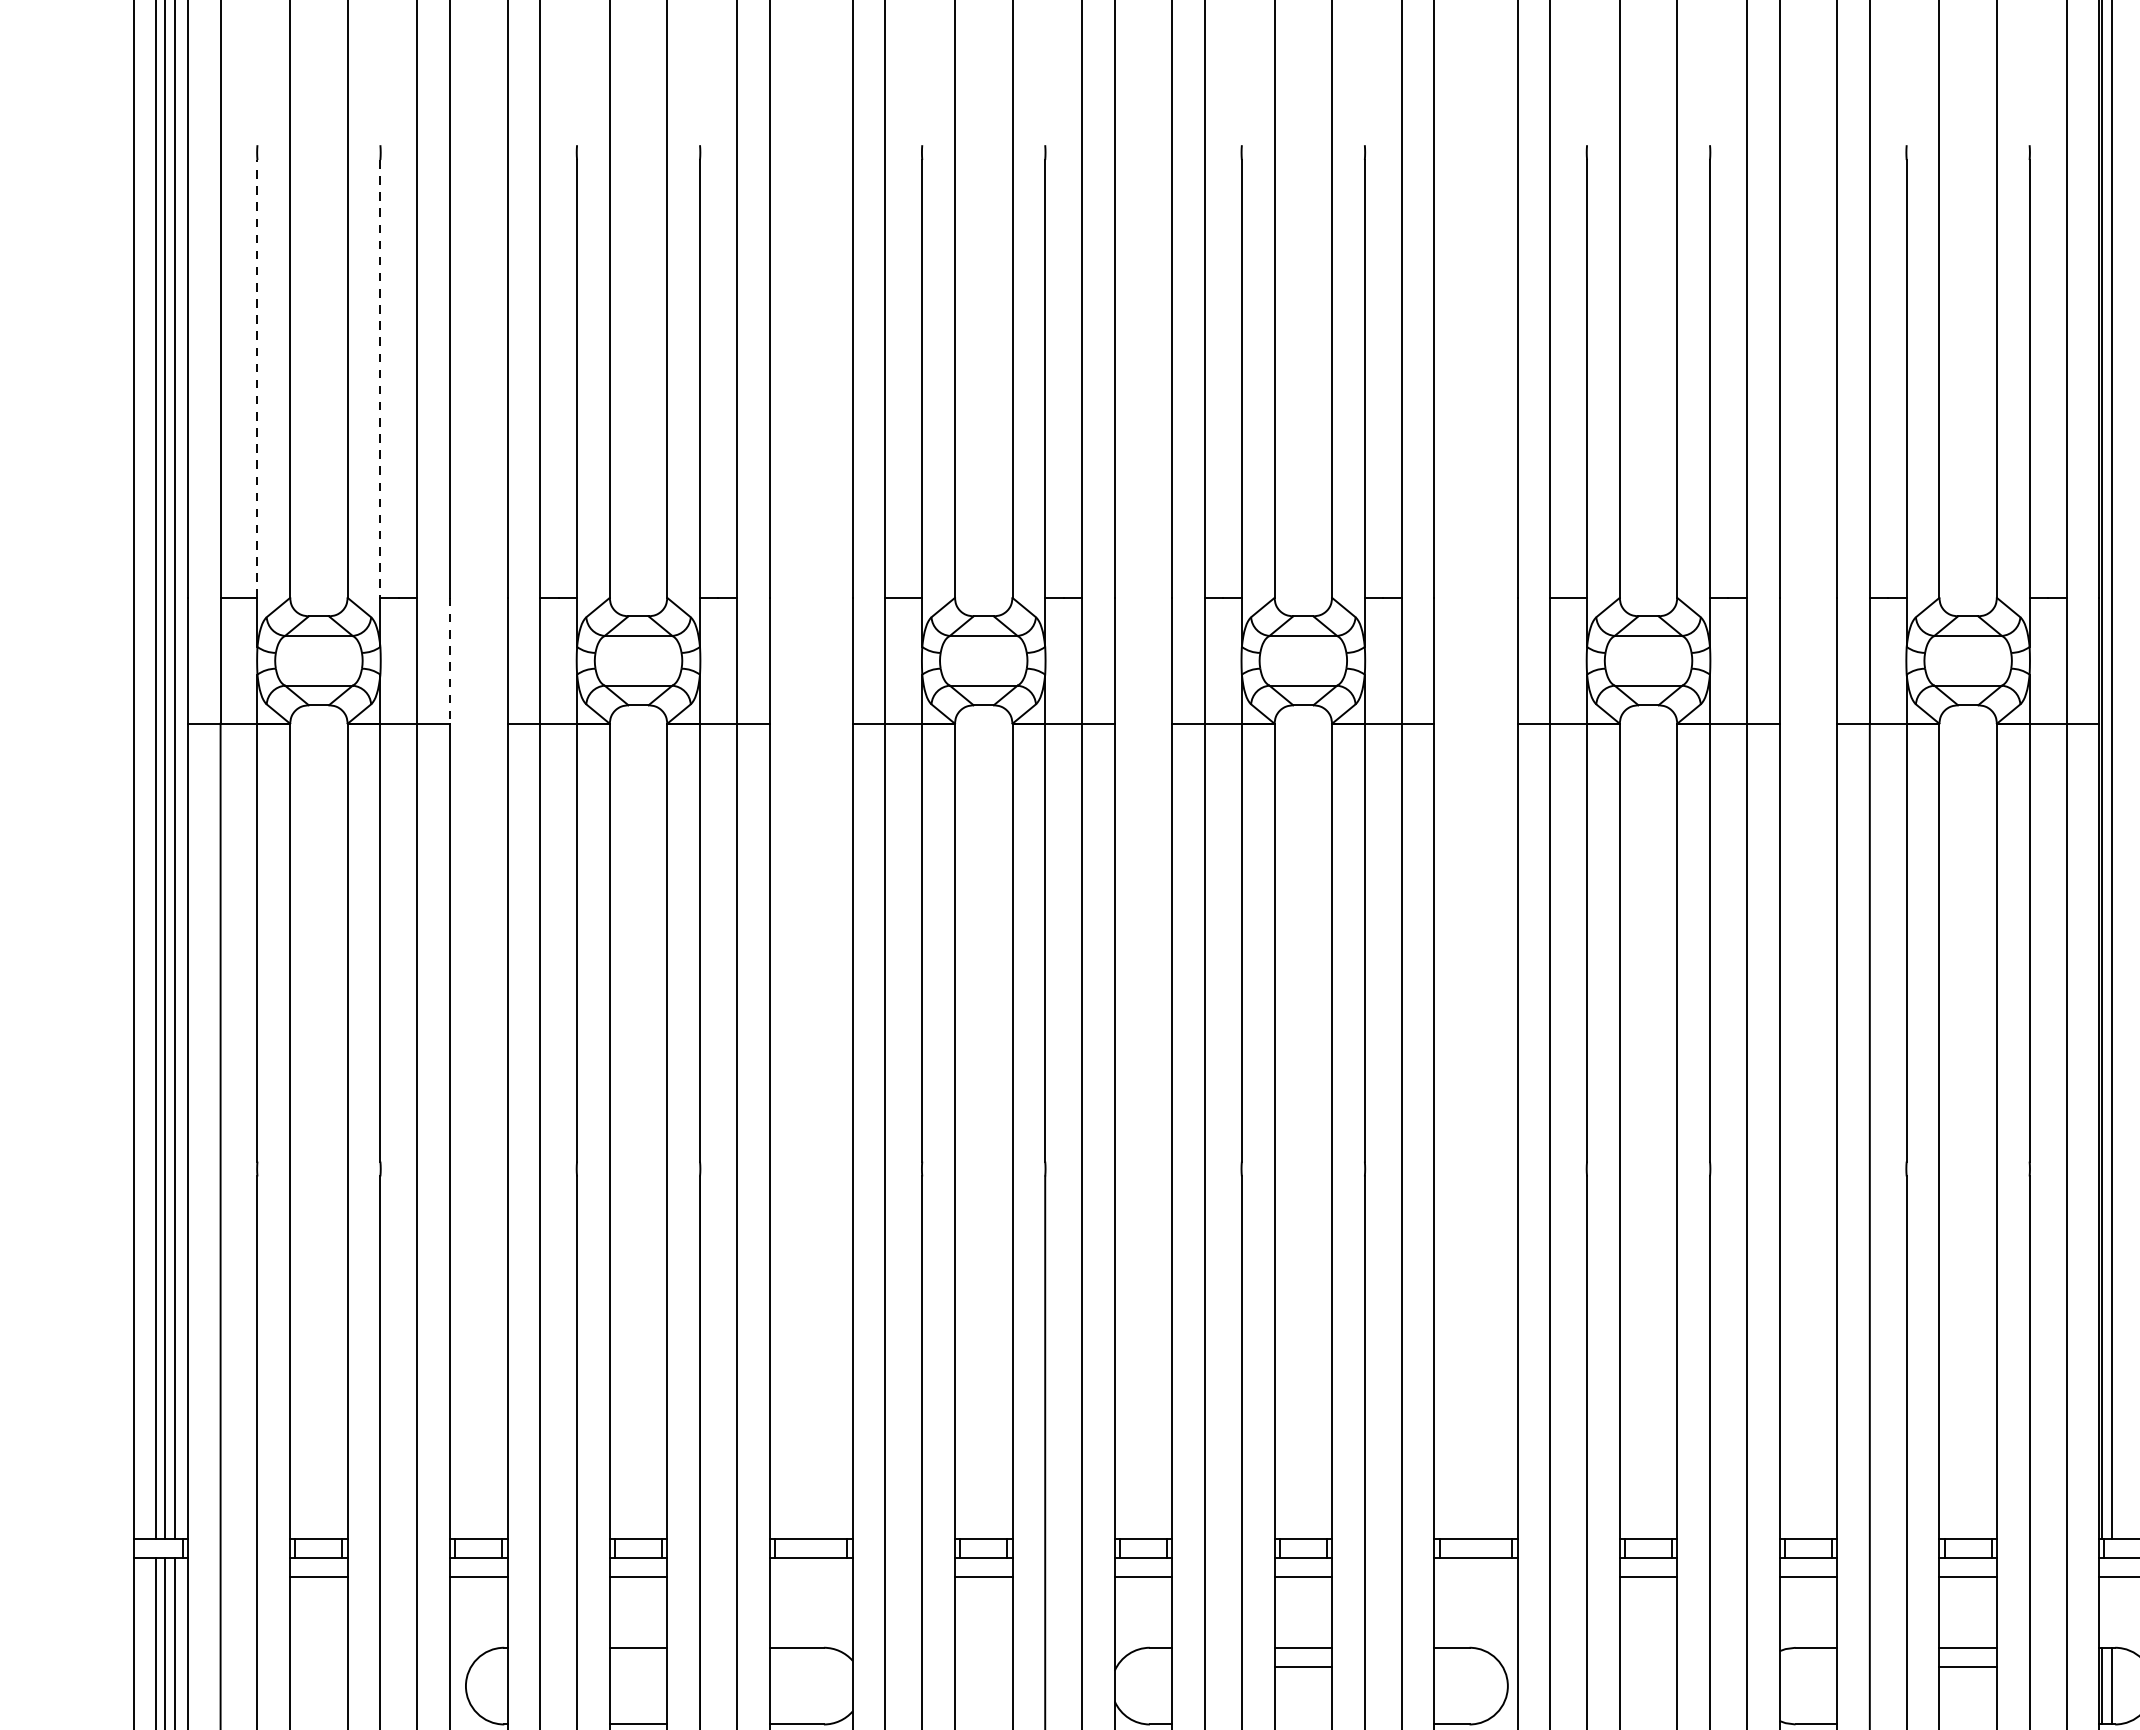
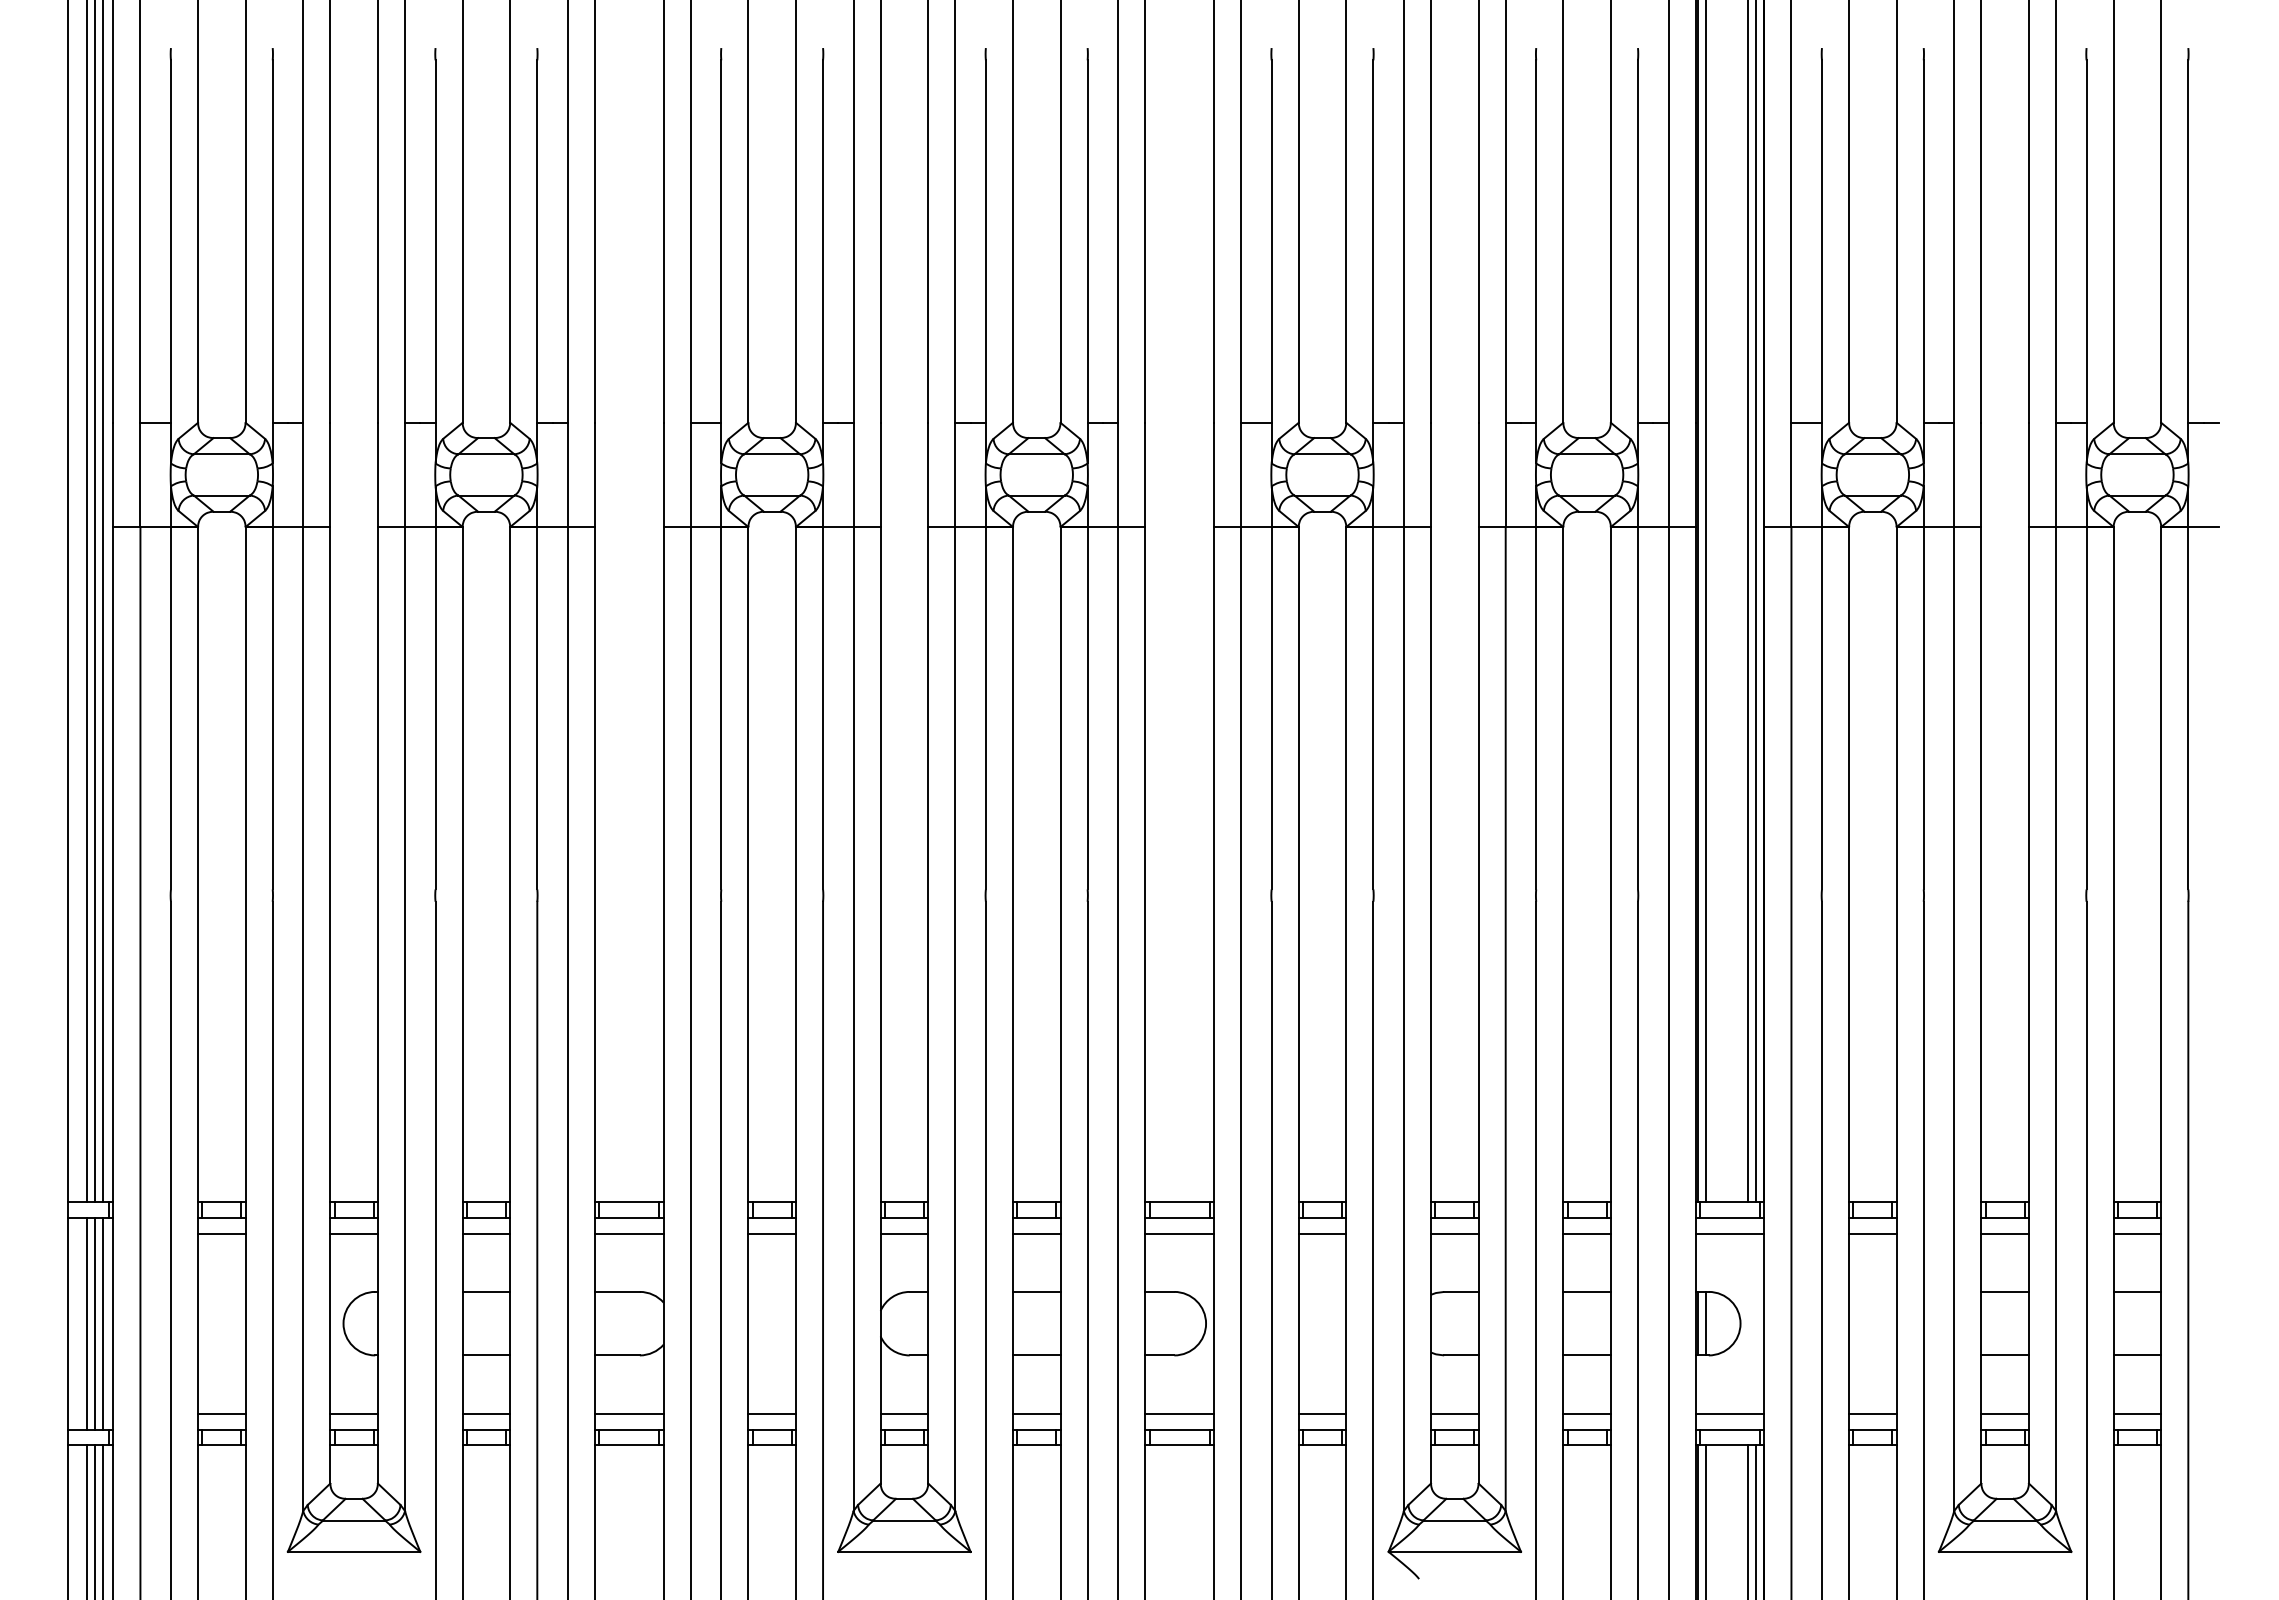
line: (256, 378) -> (170, 241), dashed -> solid
line: (380, 380) -> (272, 242), dashed -> solid
line: (450, 661) -> (330, 475), dashed -> solid
line: (810, 1577) -> (628, 1233), added
line: (1475, 1577) -> (1179, 1233), added
line: (1303, 1666) -> (1036, 1355), moved
line: (1967, 1666) -> (1586, 1355), moved

